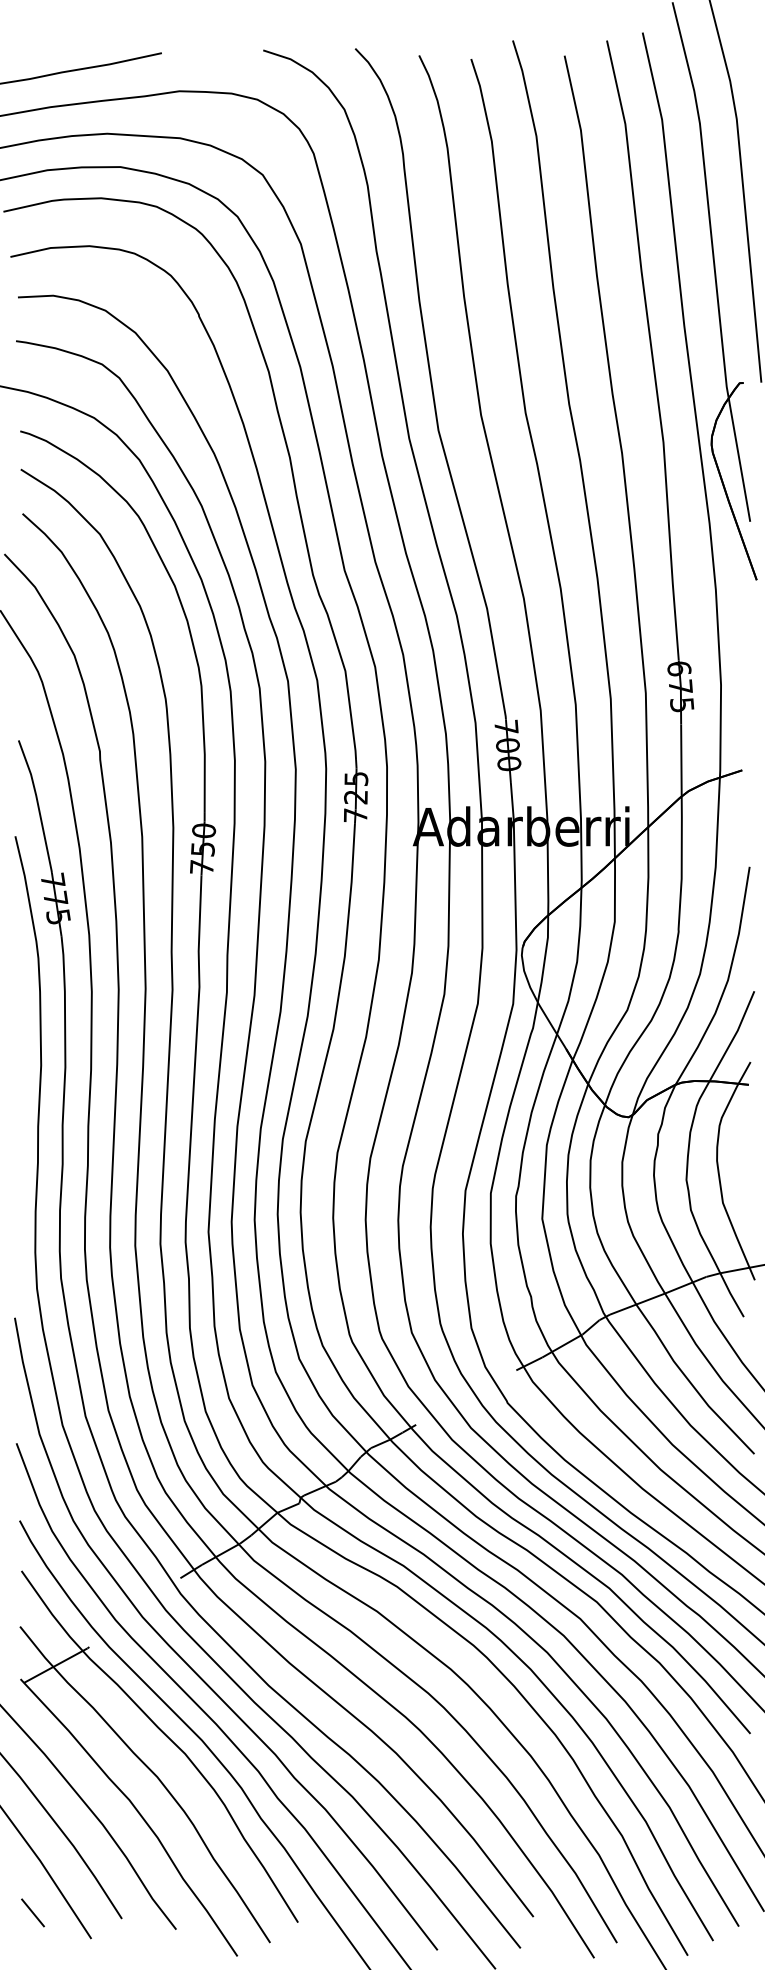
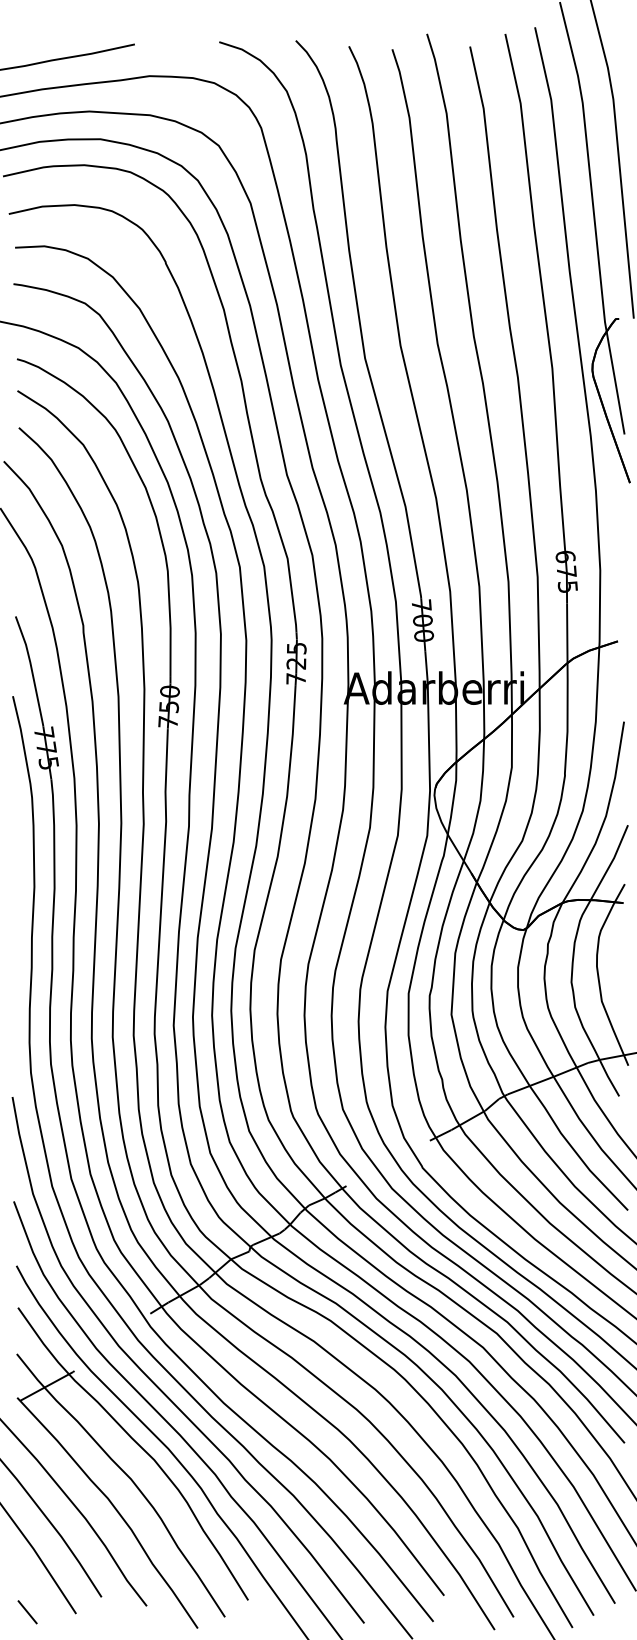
line: (32, 1912) -> (27, 1611), moved

